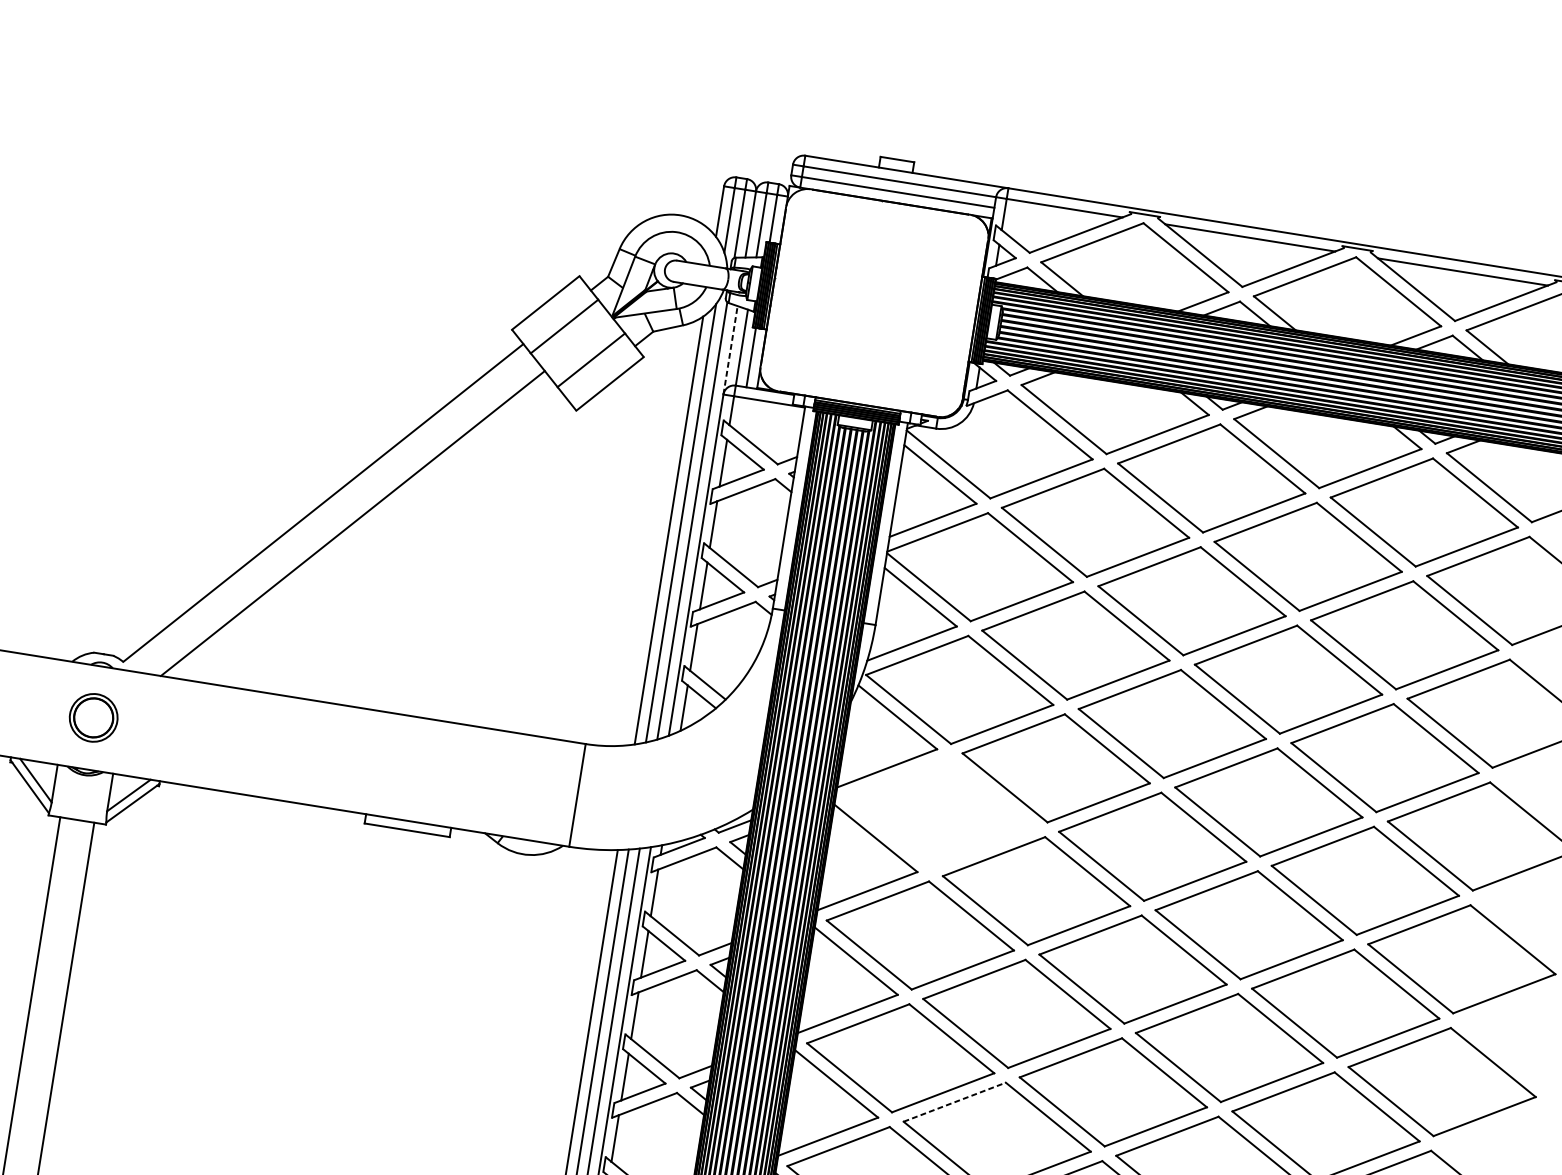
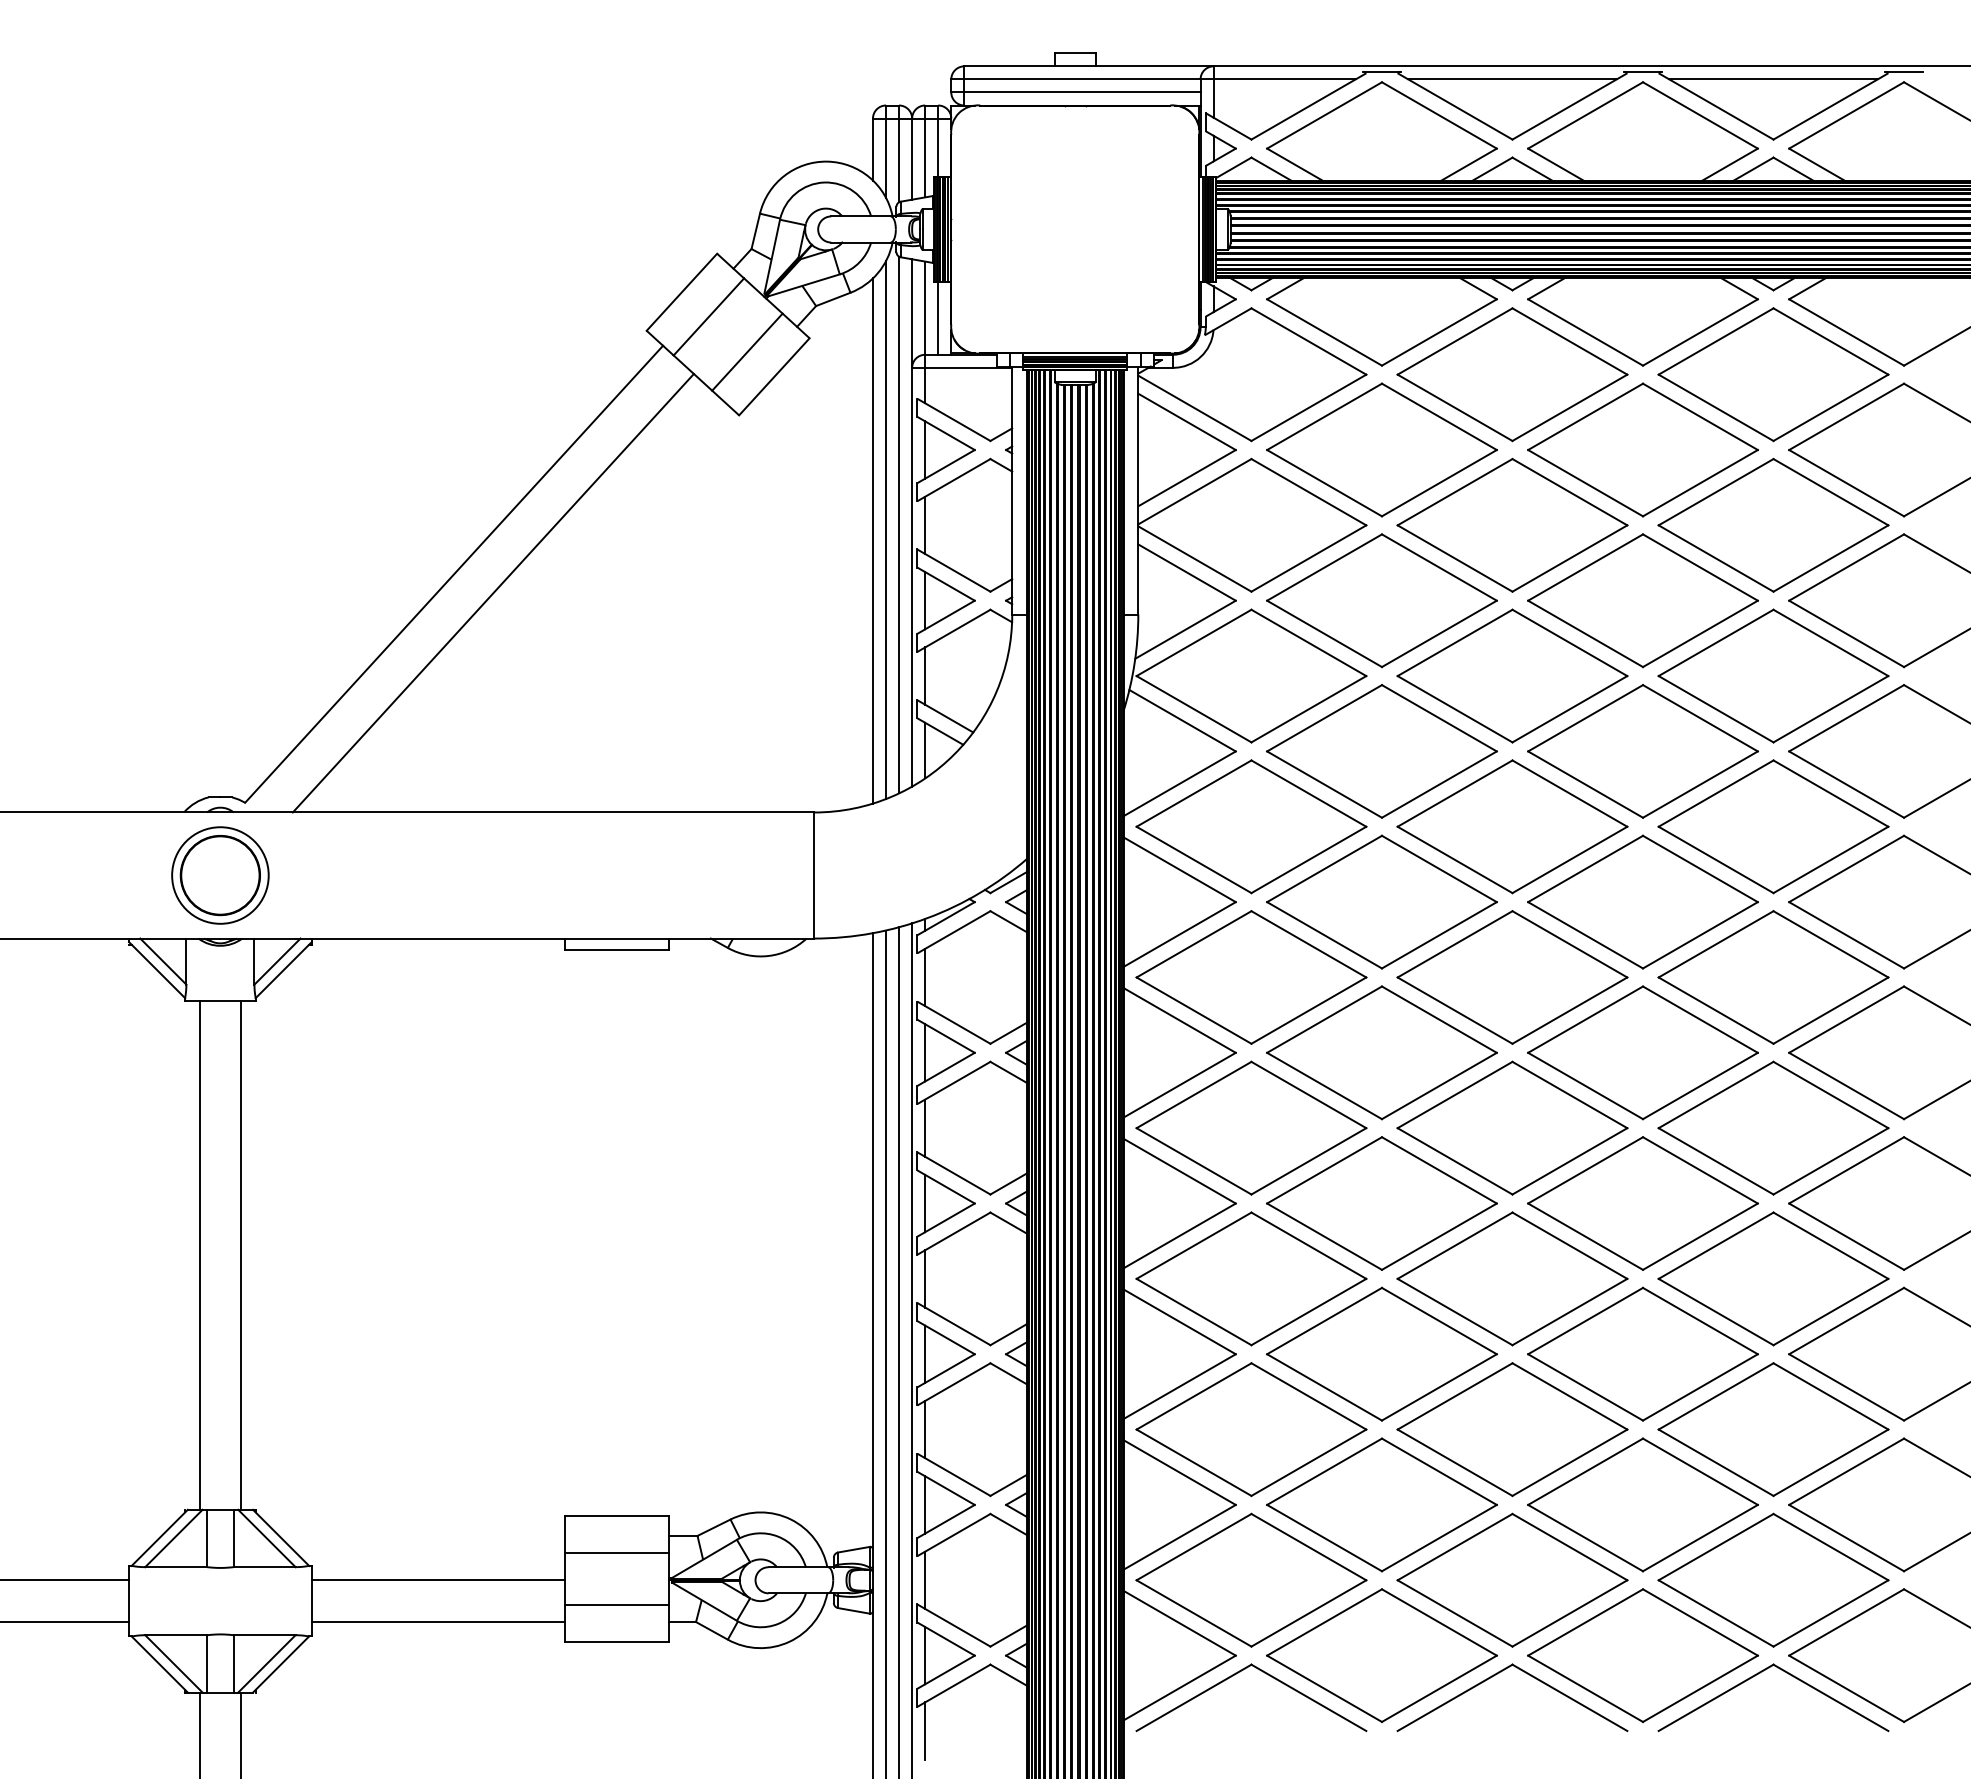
line: (730, 350) -> (912, 313), dashed -> solid
part: (93, 717) -> (220, 875), size x1.67
part: (940, 812) -> (1251, 826), added
line: (954, 1102) -> (1324, 1170), dashed -> solid

